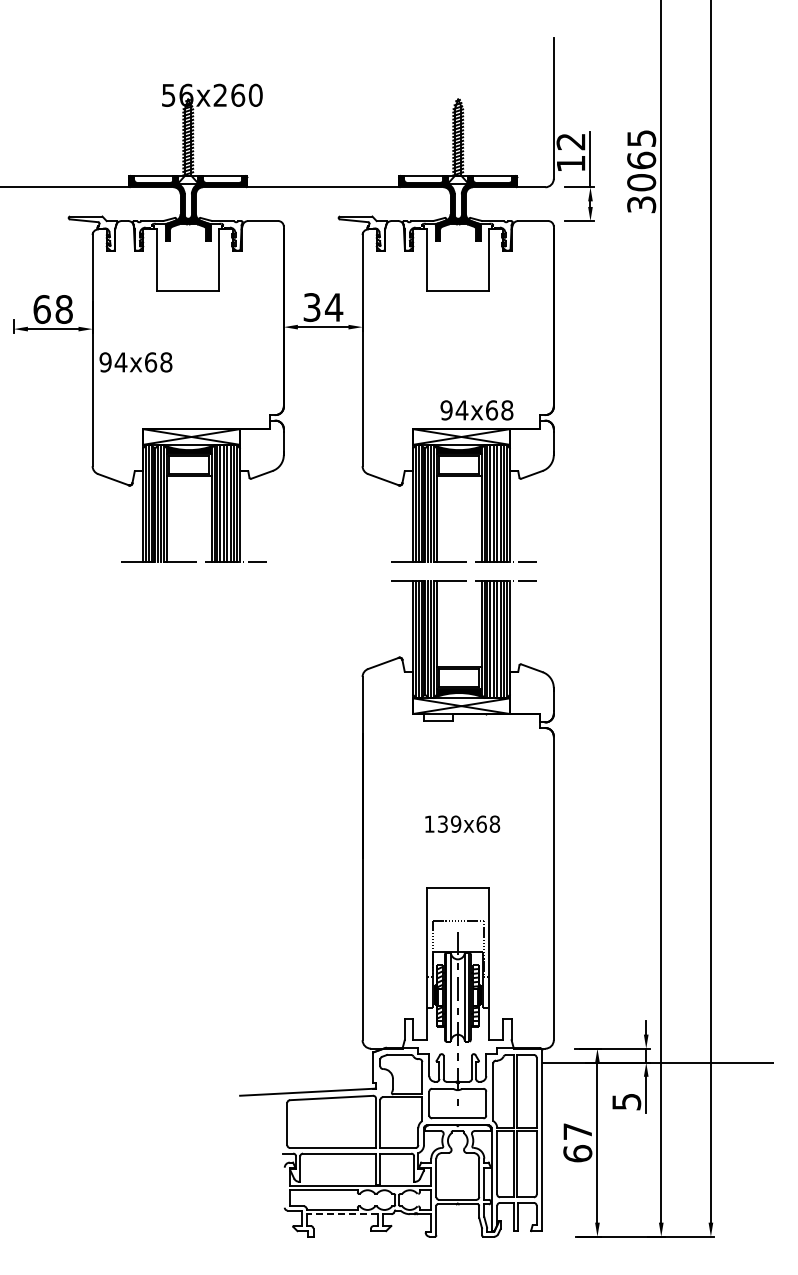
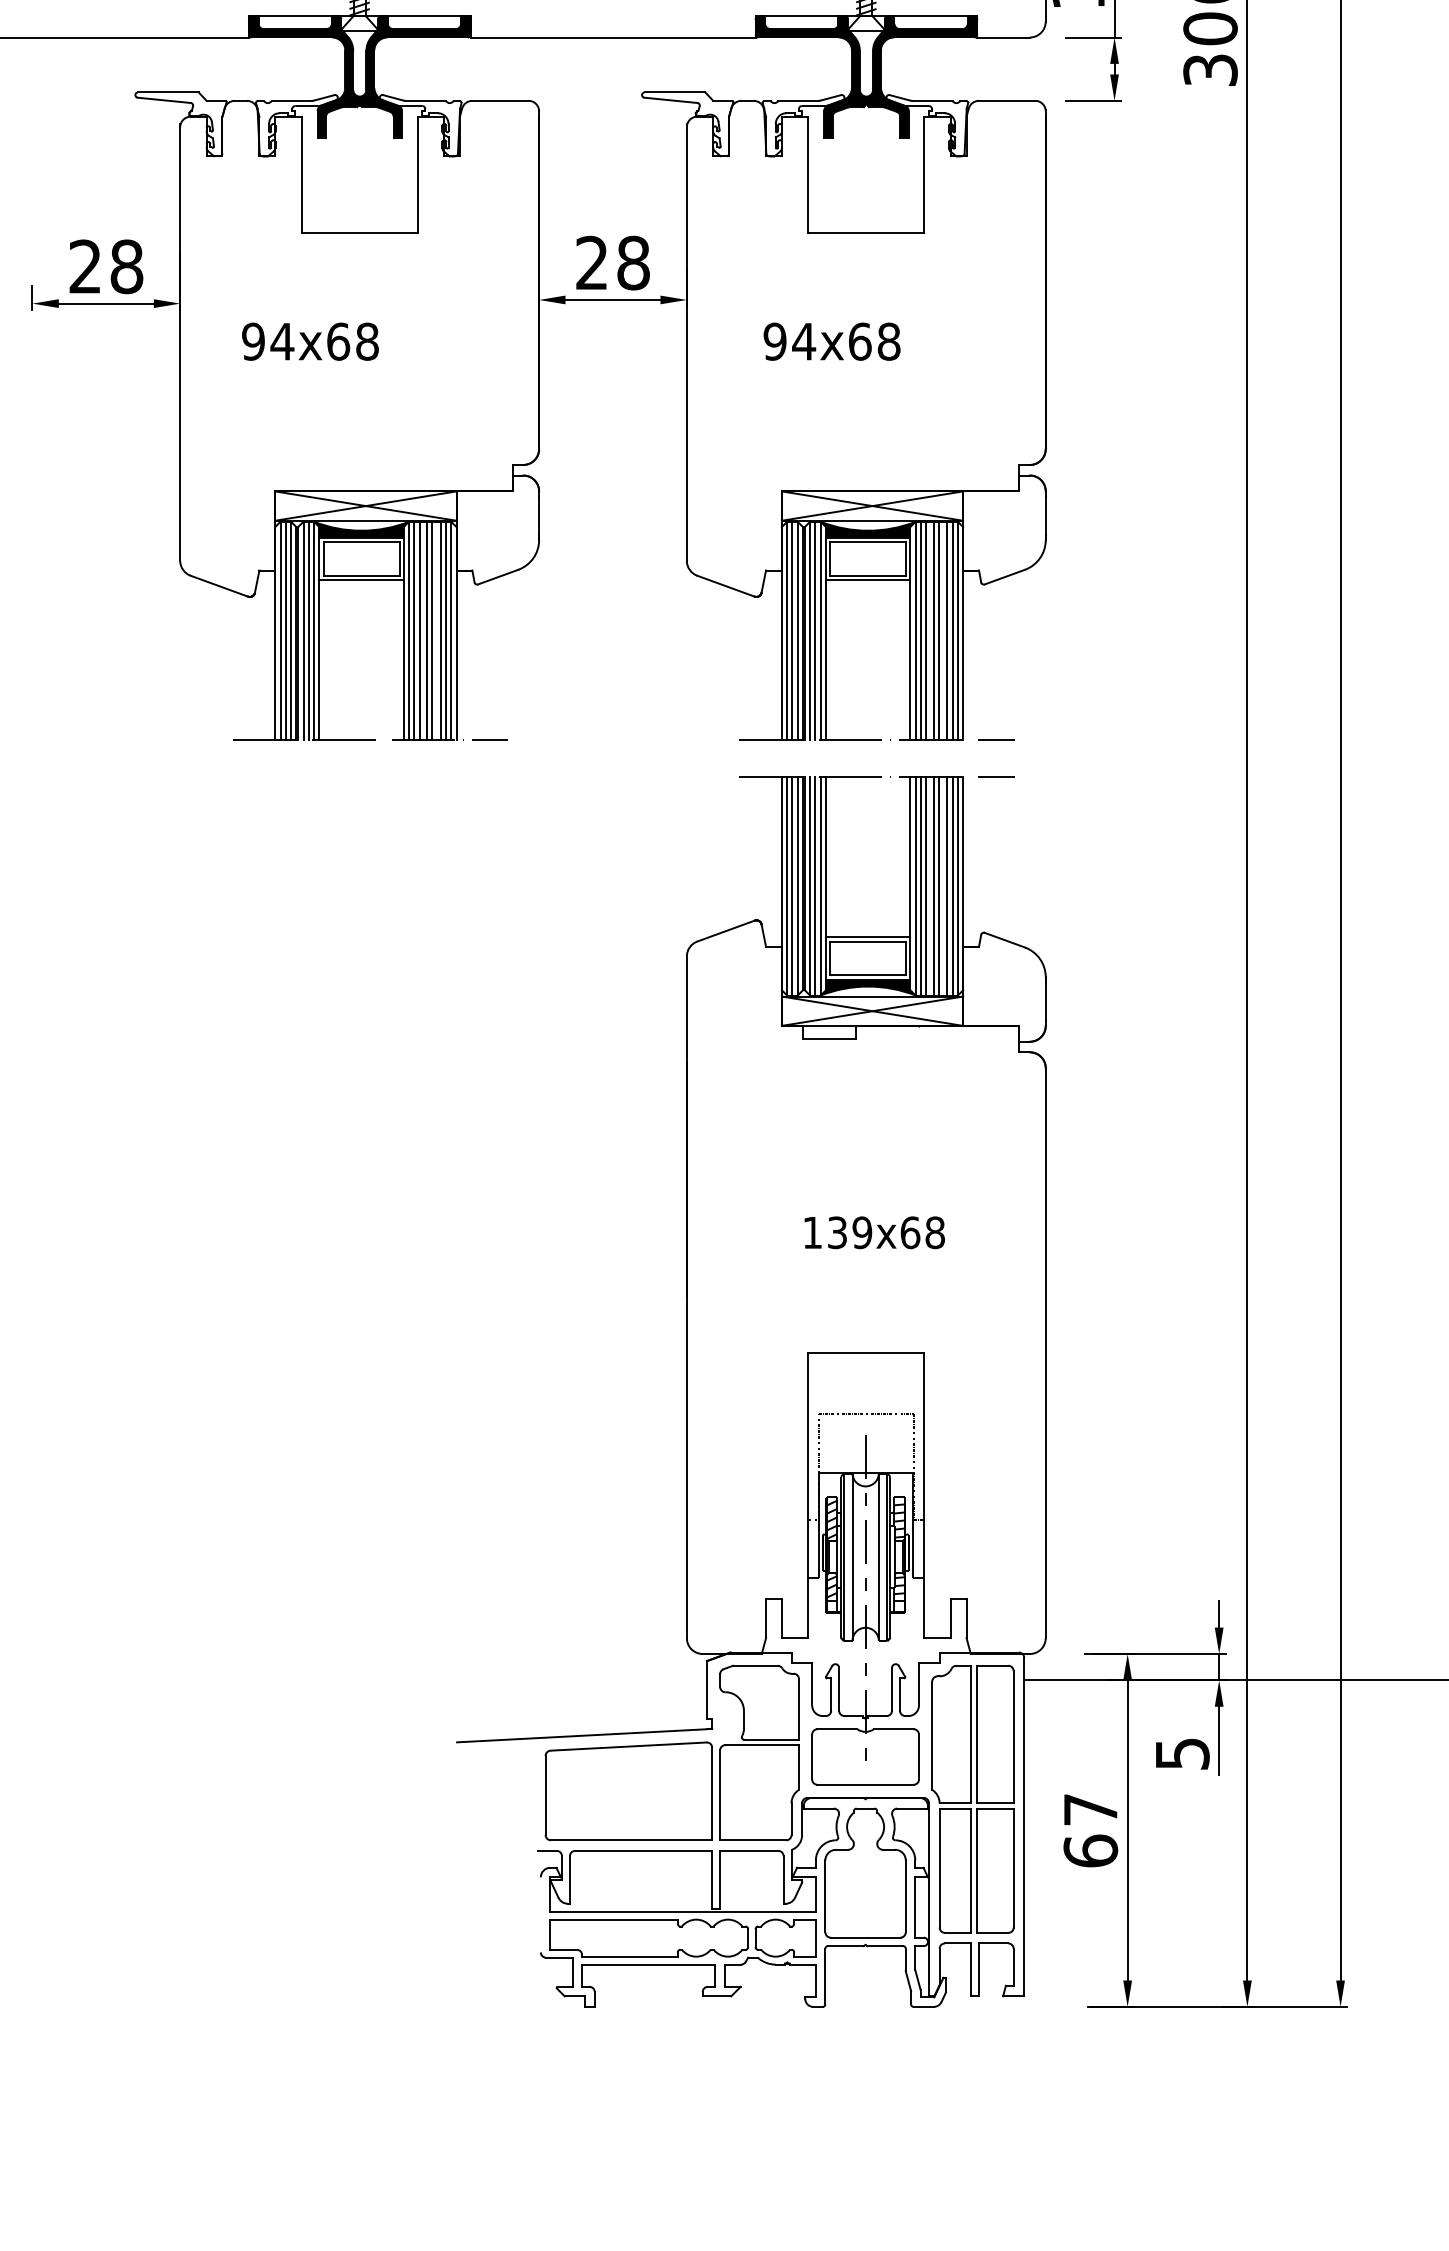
text: (323, 307) -> (613, 263), 34 -> 28
text: (41, 309) -> (84, 266), 68 -> 28
text: (135, 362) -> (309, 341), moved
text: (476, 410) -> (831, 341), moved
line: (342, 1214) -> (649, 1965), dashed -> solid

